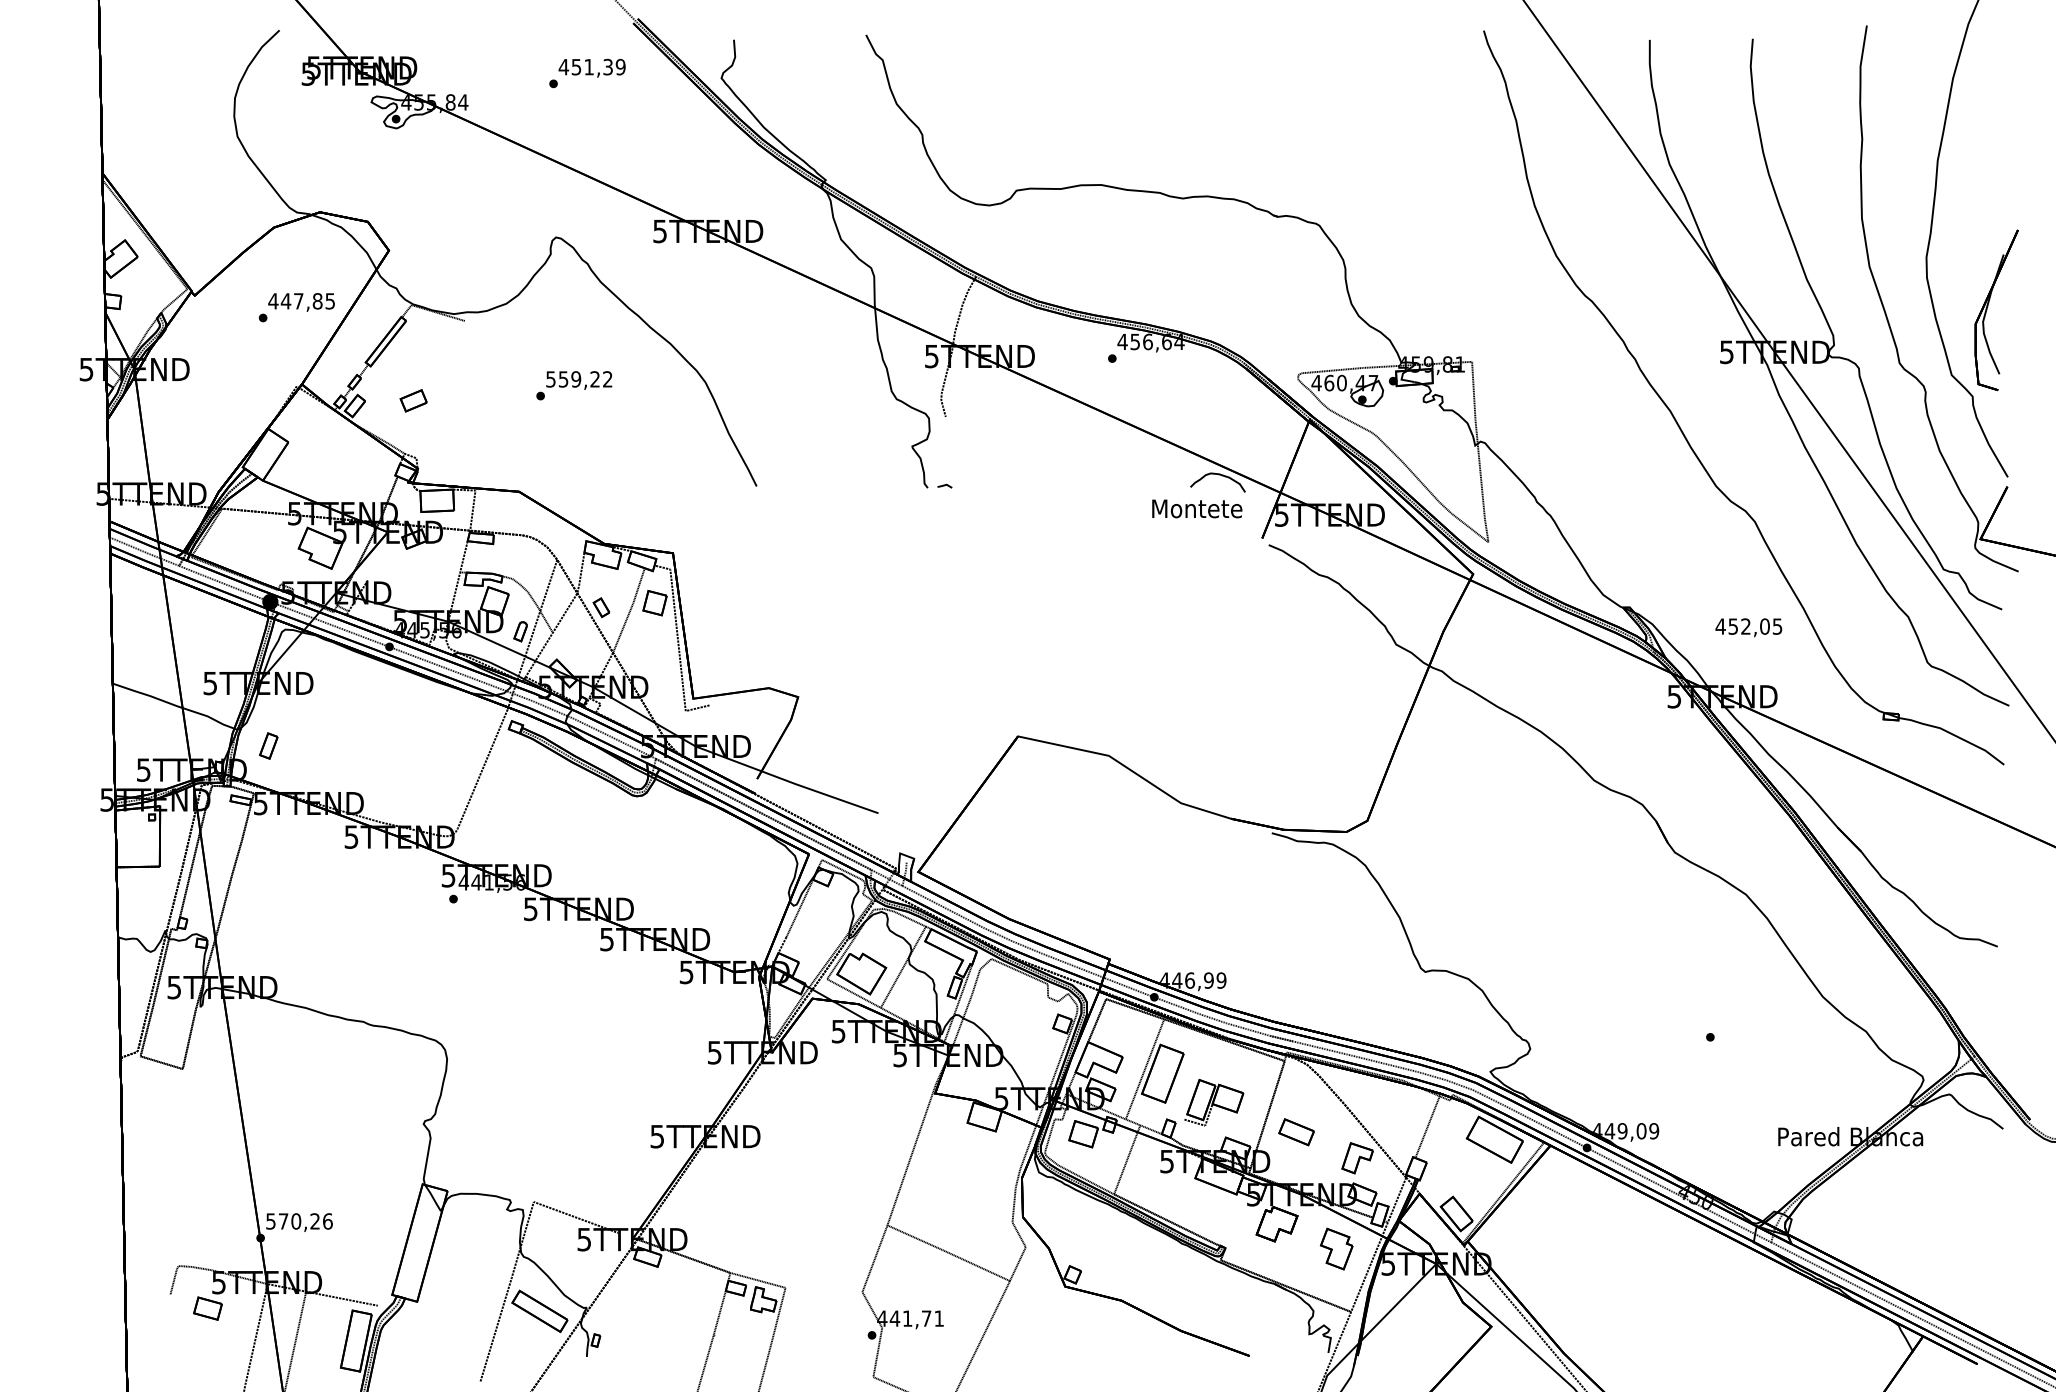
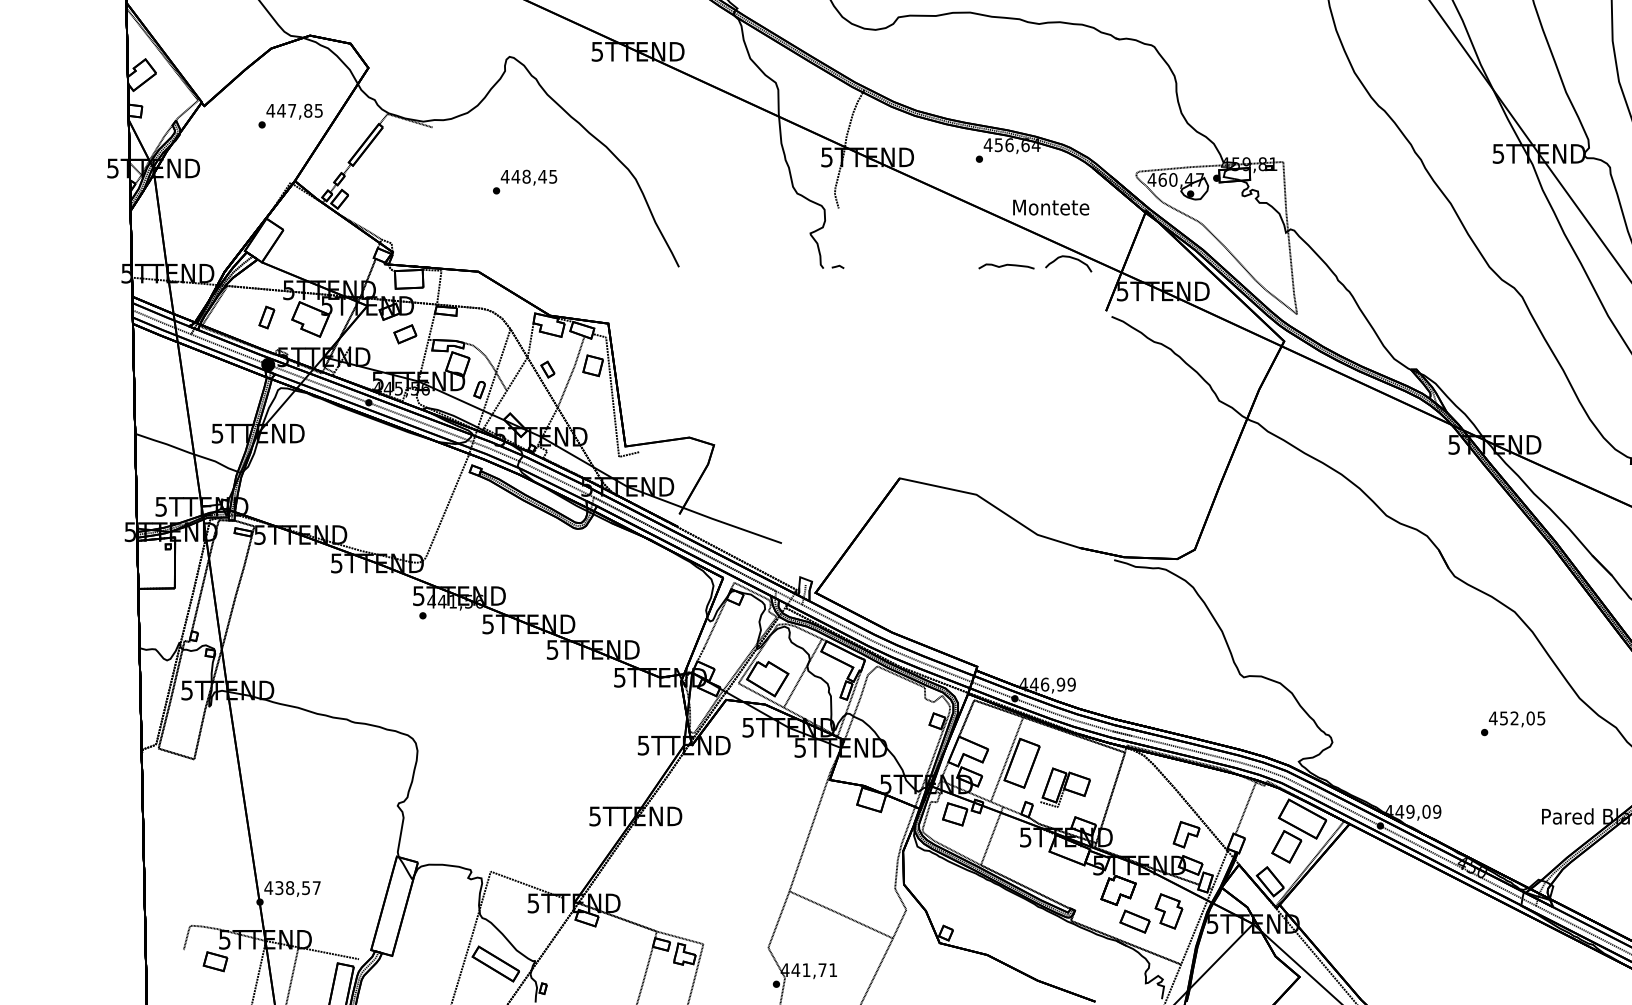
text: (578, 379) -> (528, 176), 559,22 -> 448,45
part: (413, 400) -> (405, 333), moved
curve: (1144, 484) -> (1006, 265), added
text: (1197, 508) -> (1051, 207), moved
text: (1748, 627) -> (1516, 719), moved
part: (268, 745) -> (266, 317), moved
part: (1296, 1132) -> (1135, 921), moved
part: (1476, 1172) -> (1287, 846), added
text: (298, 1221) -> (291, 888), 570,26 -> 438,57

